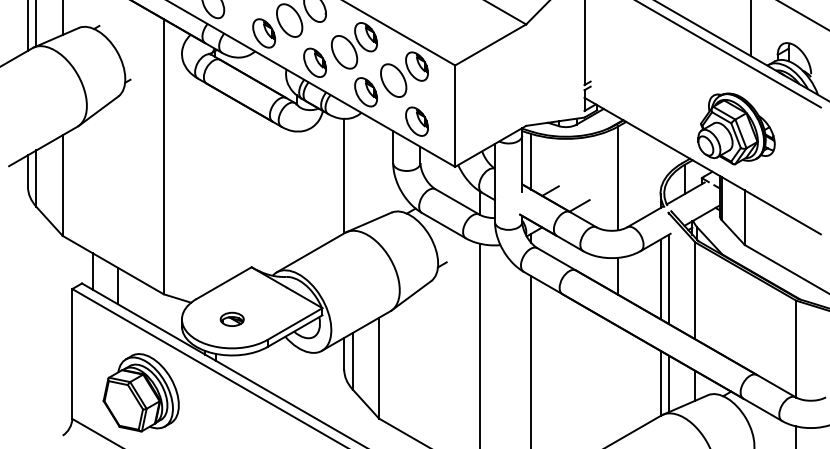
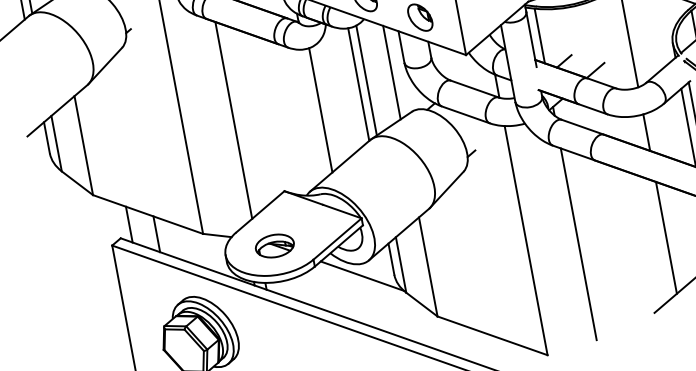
line: (379, 170) -> (392, 72), added
line: (352, 173) -> (366, 80), added
line: (214, 188) -> (233, 120), added
line: (302, 194) -> (321, 110), added
part: (232, 319) -> (275, 246), size x1.67
line: (312, 365) -> (362, 276), added
line: (618, 383) -> (666, 237), added

